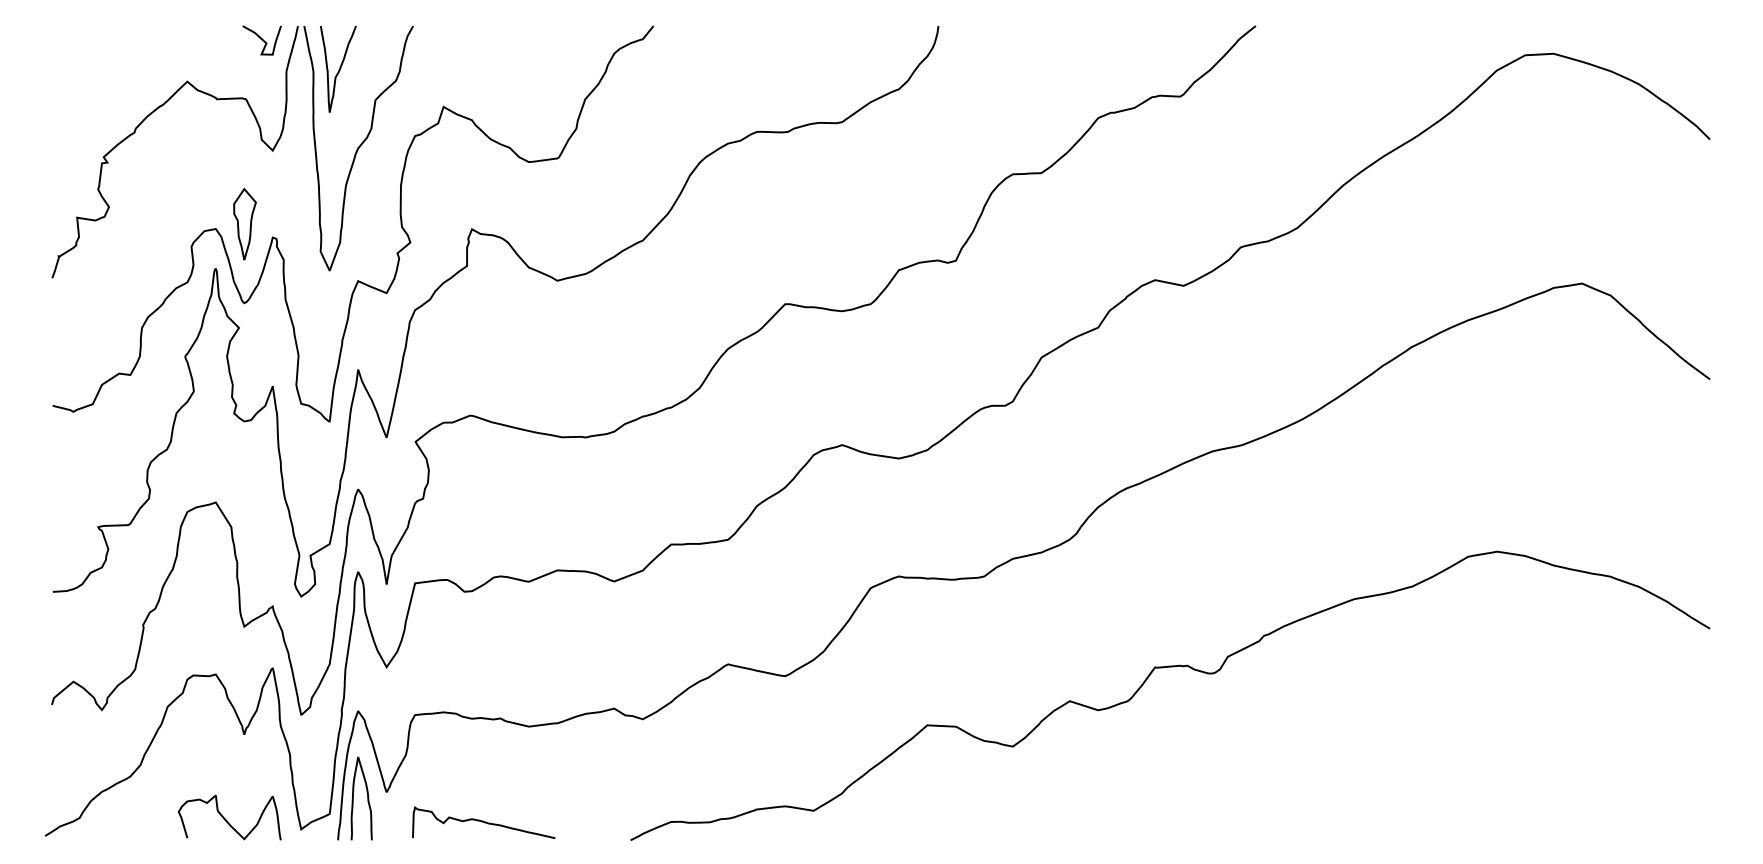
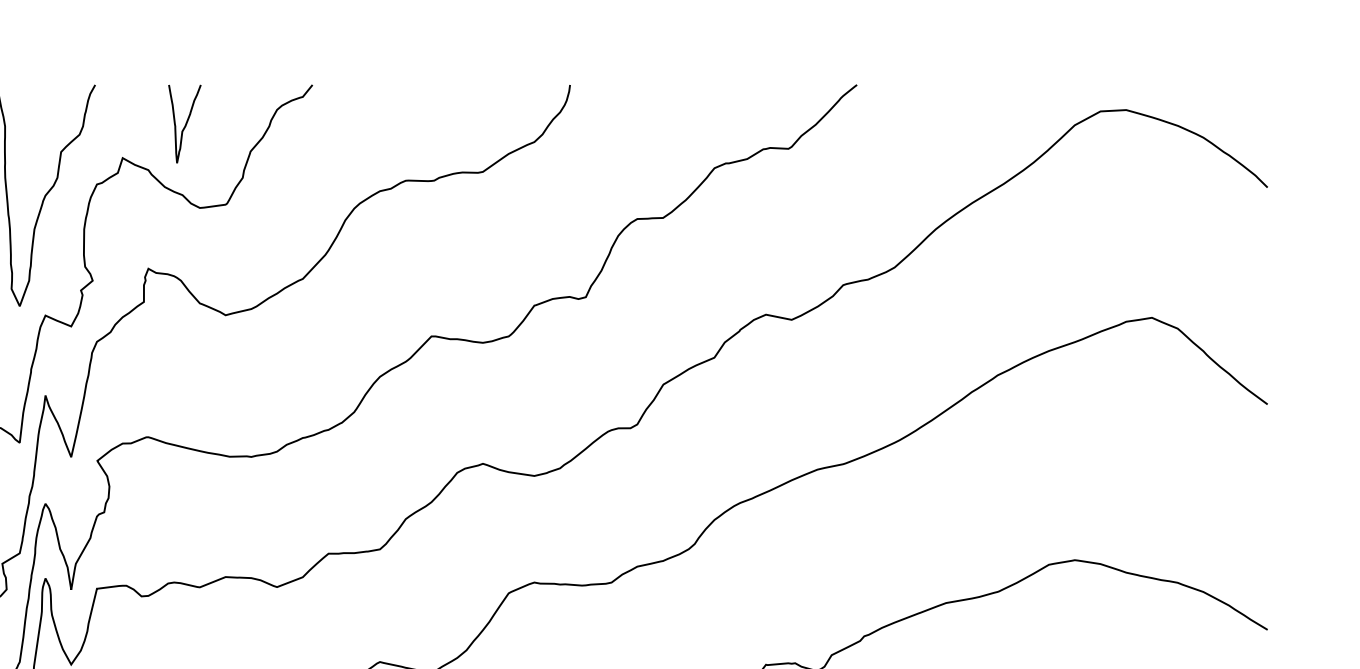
curve: (339, 68) -> (185, 123), moved

